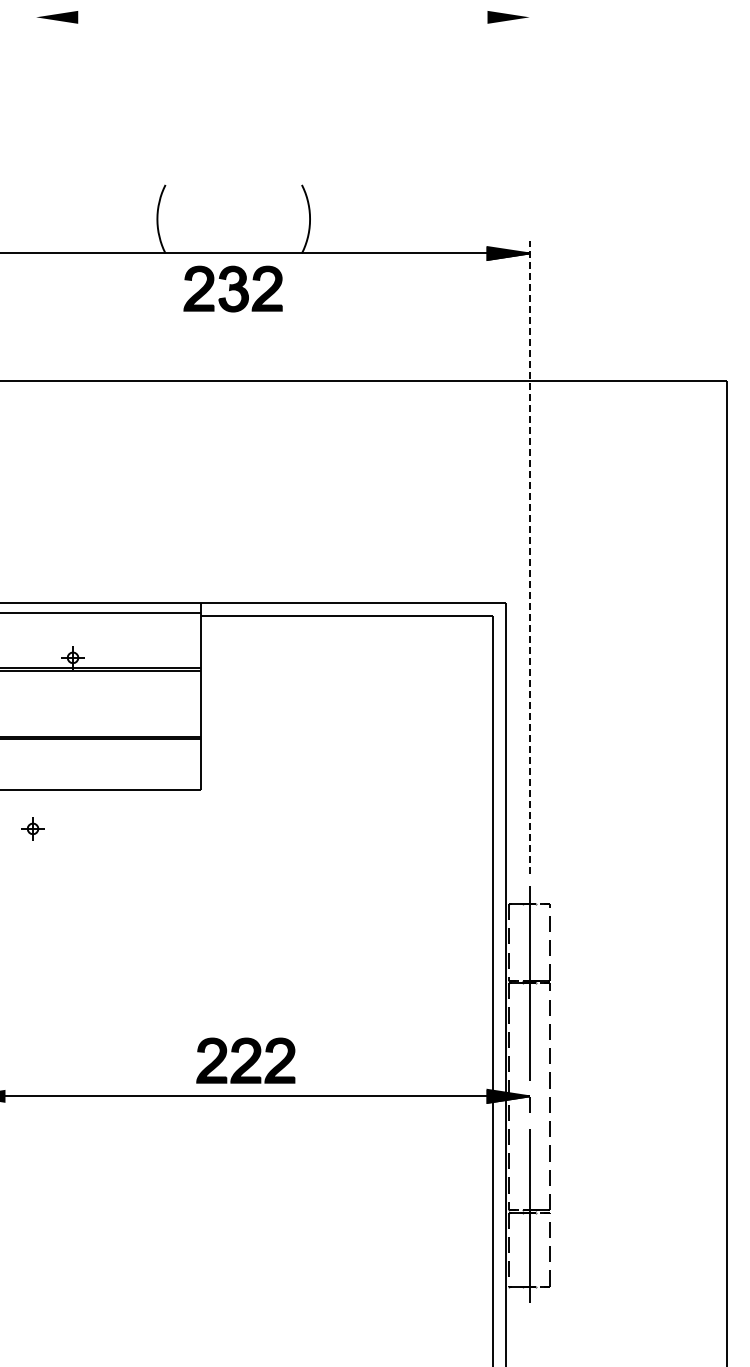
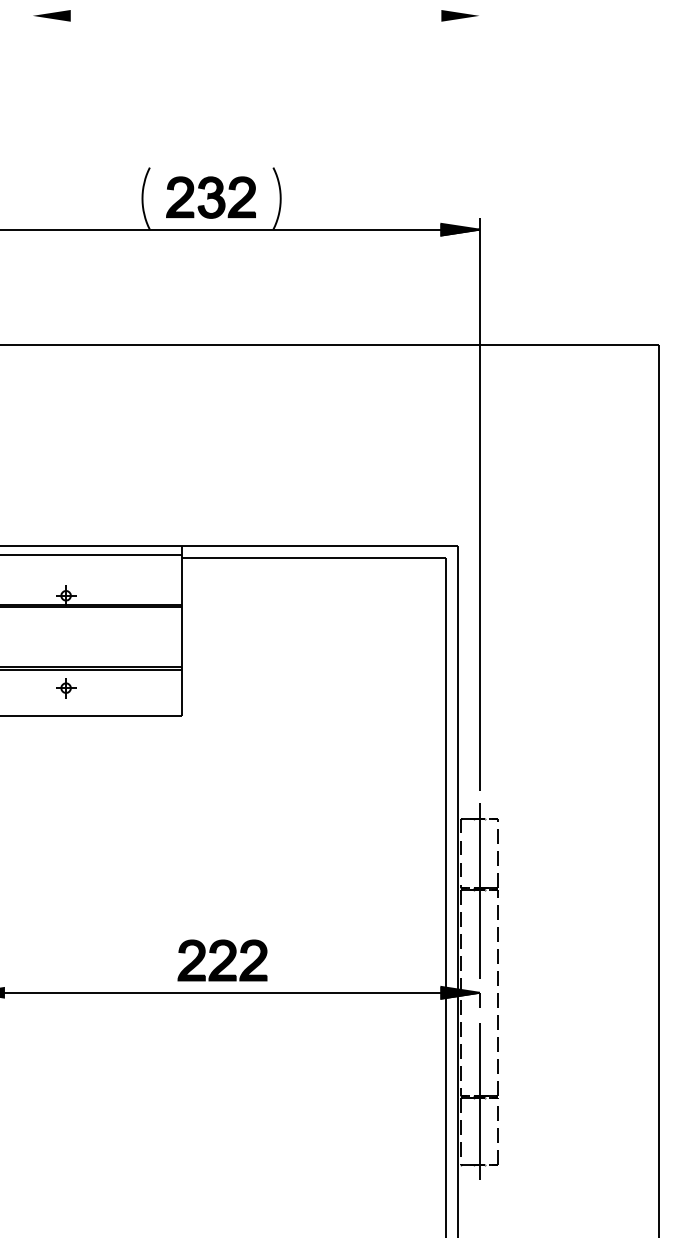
part: (232, 288) -> (210, 197), moved
line: (529, 556) -> (479, 504), dashed -> solid
part: (32, 828) -> (65, 687), moved

